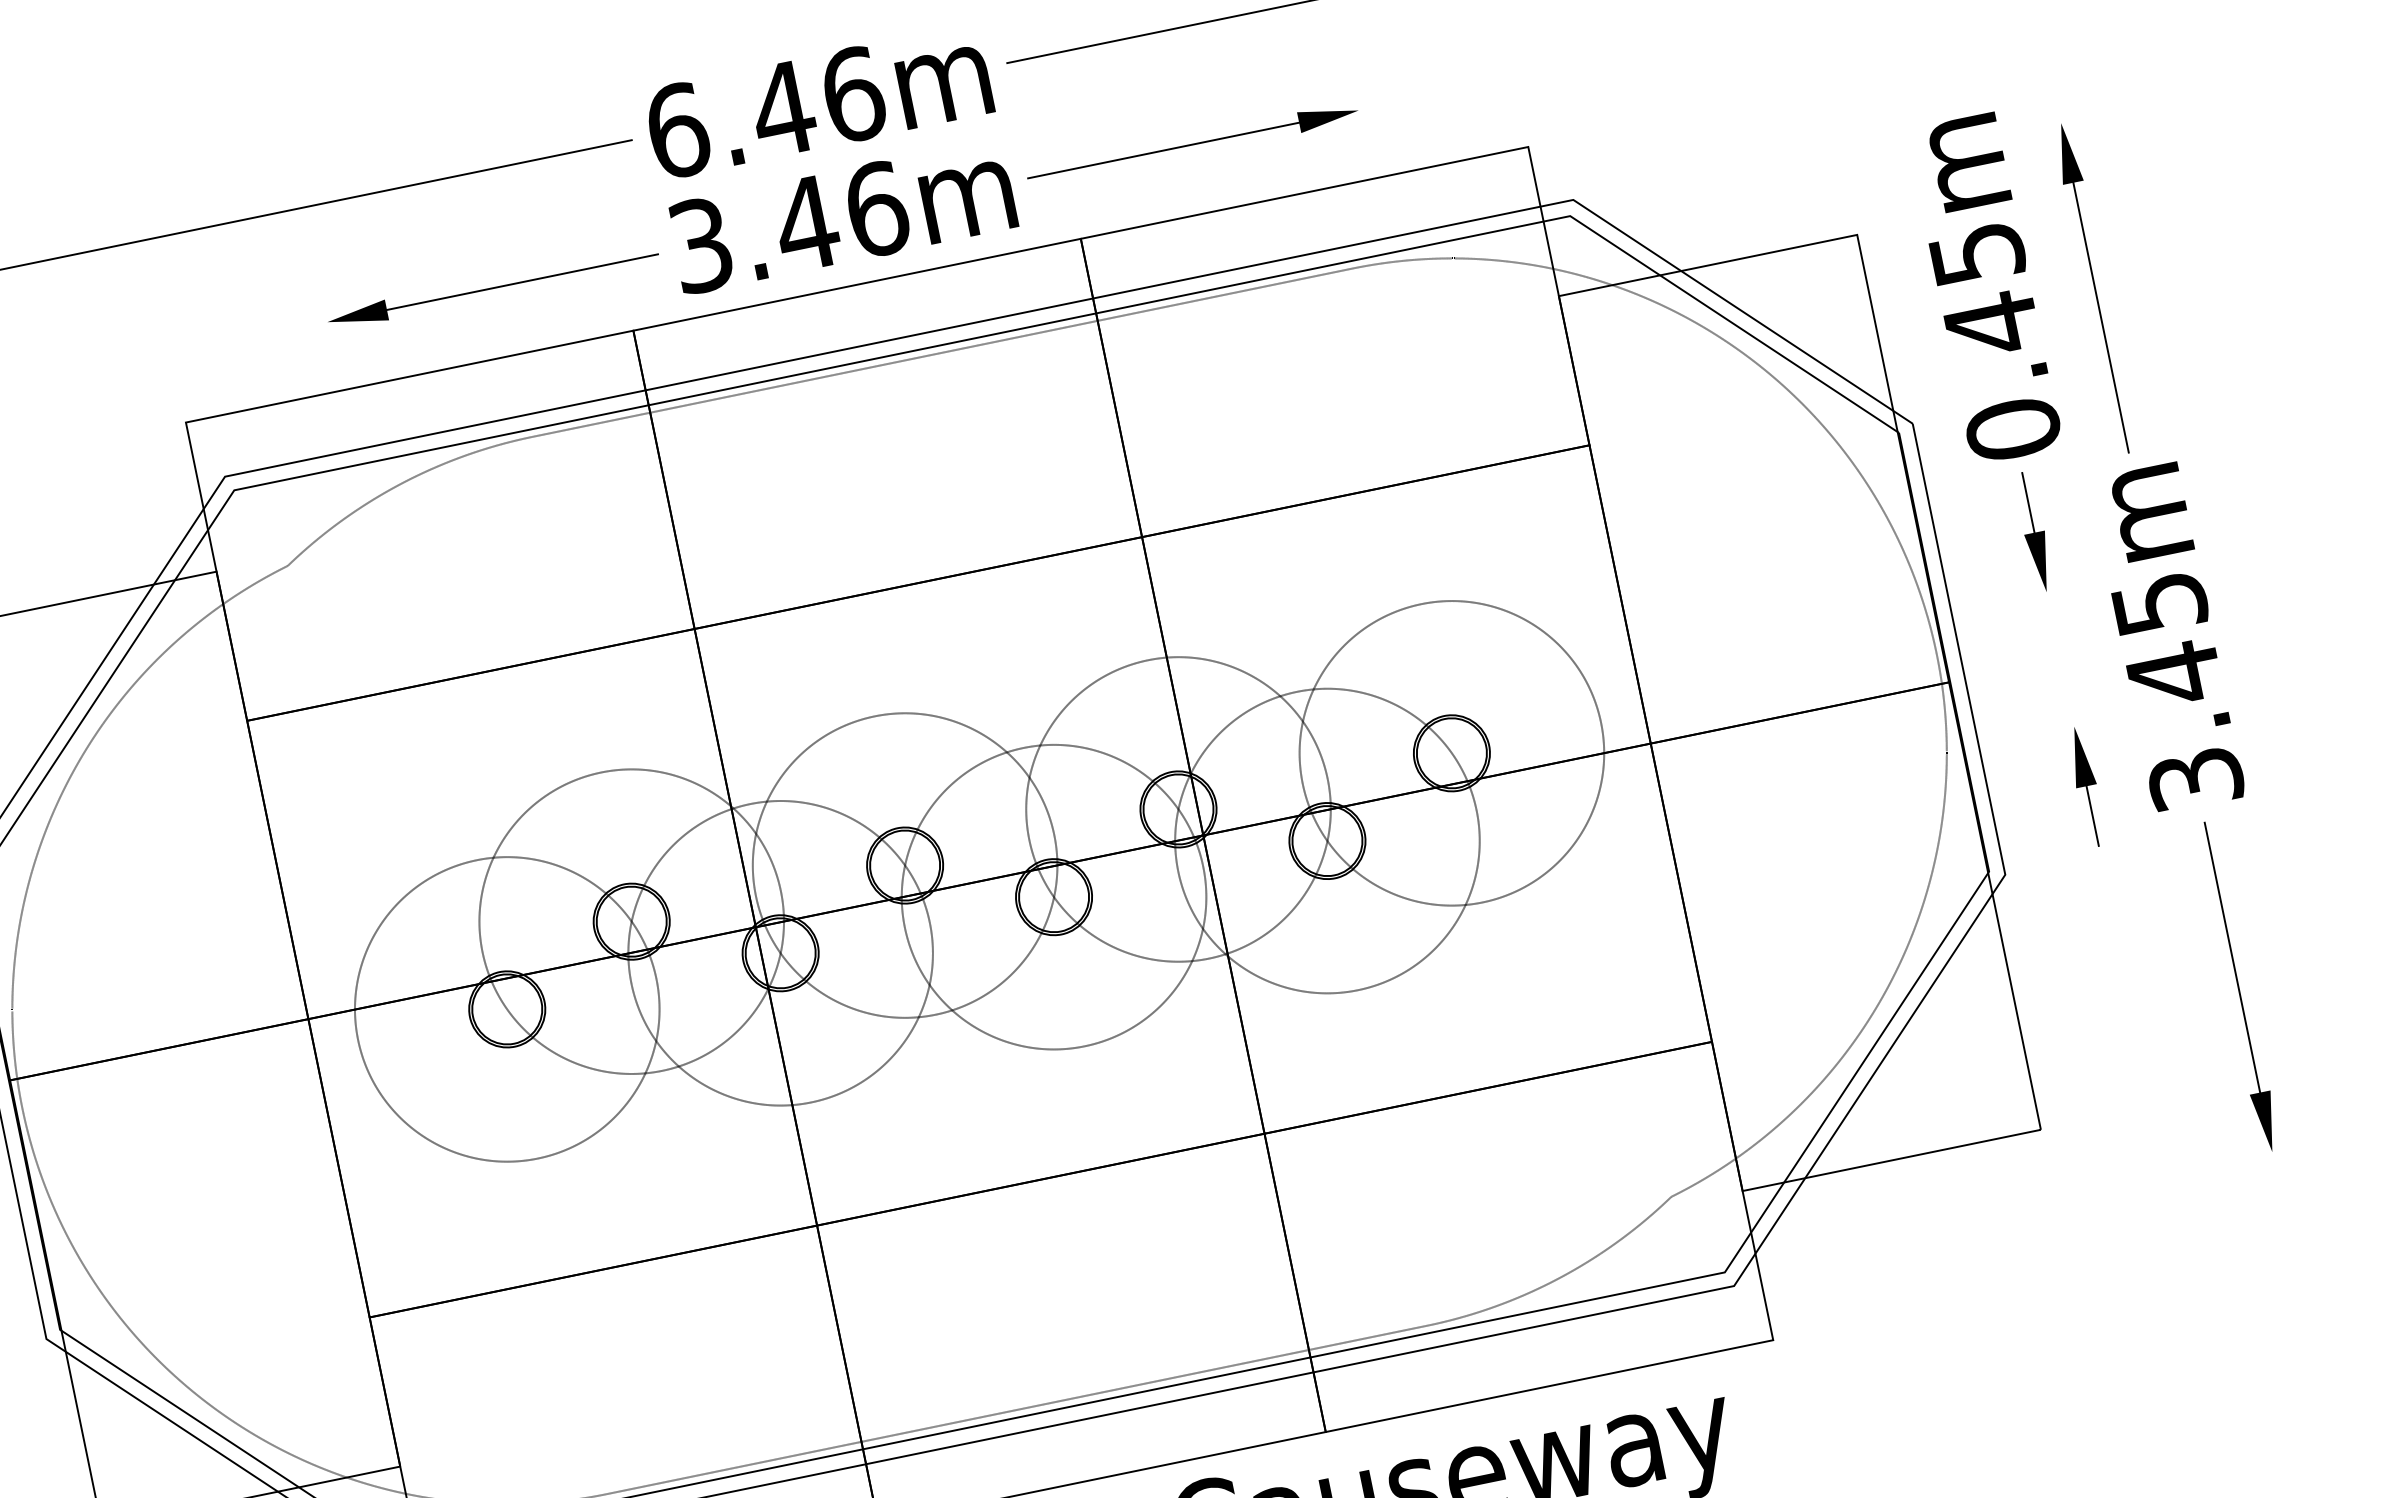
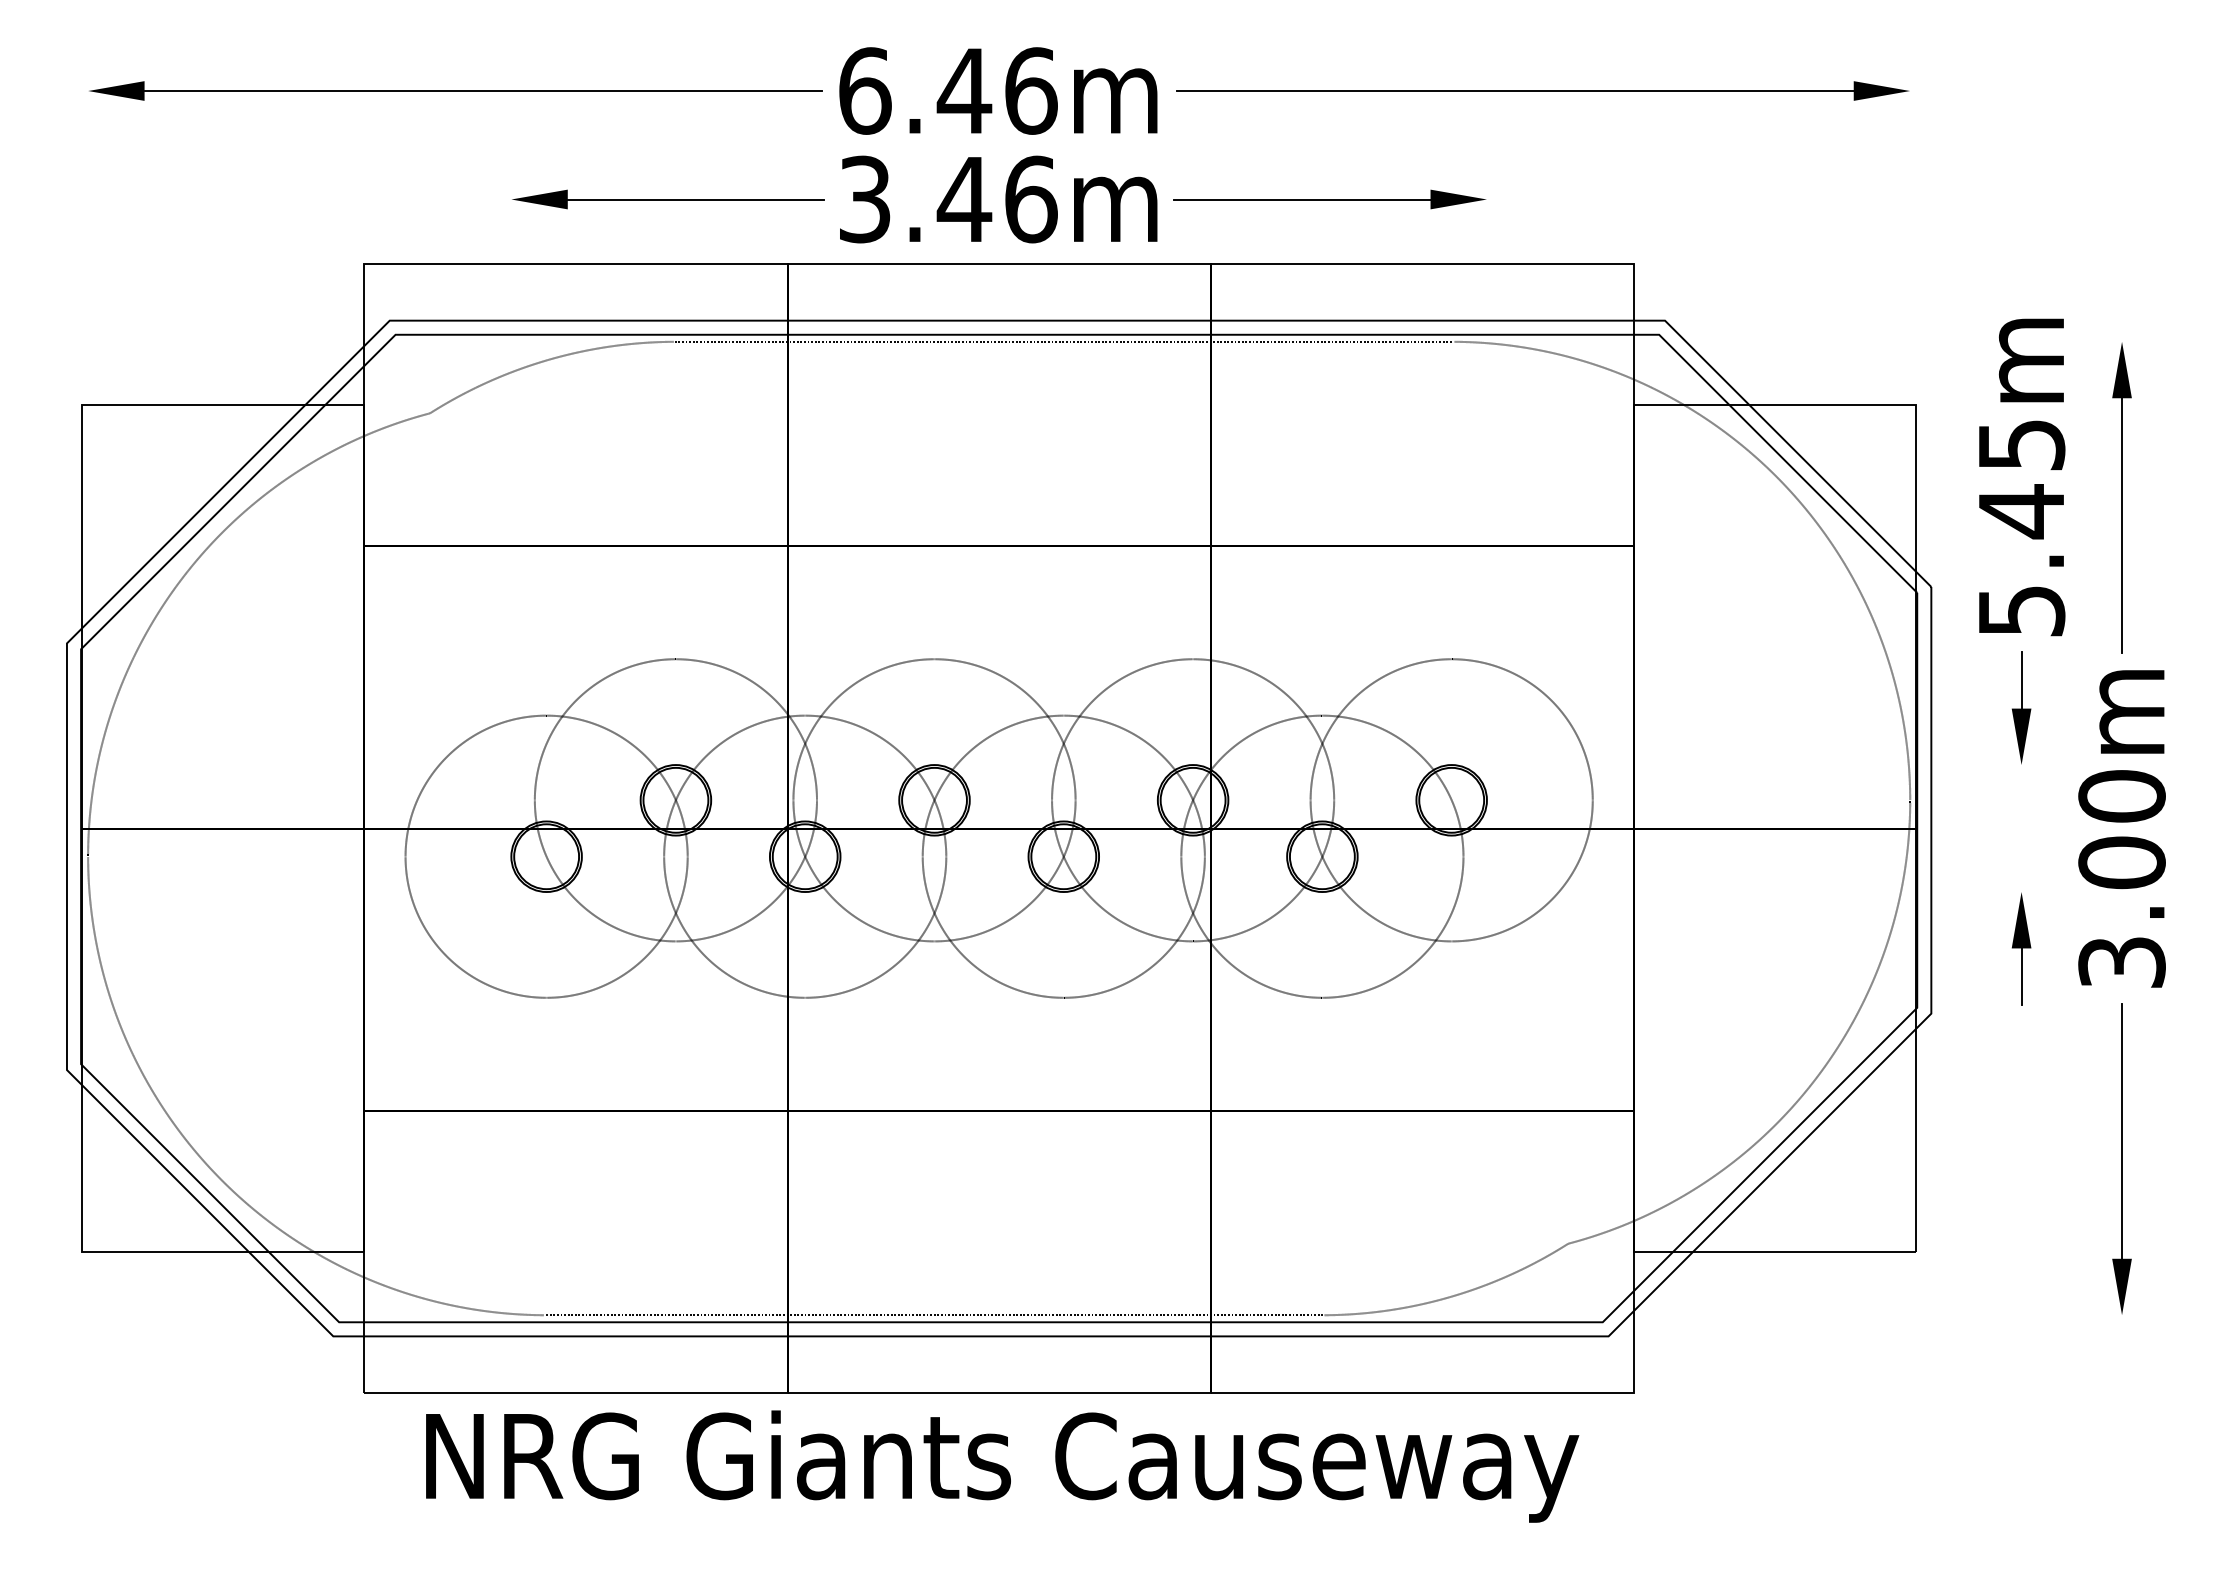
text: (2013, 428) -> (2021, 610), 0.45m -> 5.45m
text: (2166, 639) -> (2121, 830), 3.45m -> 3.00m

